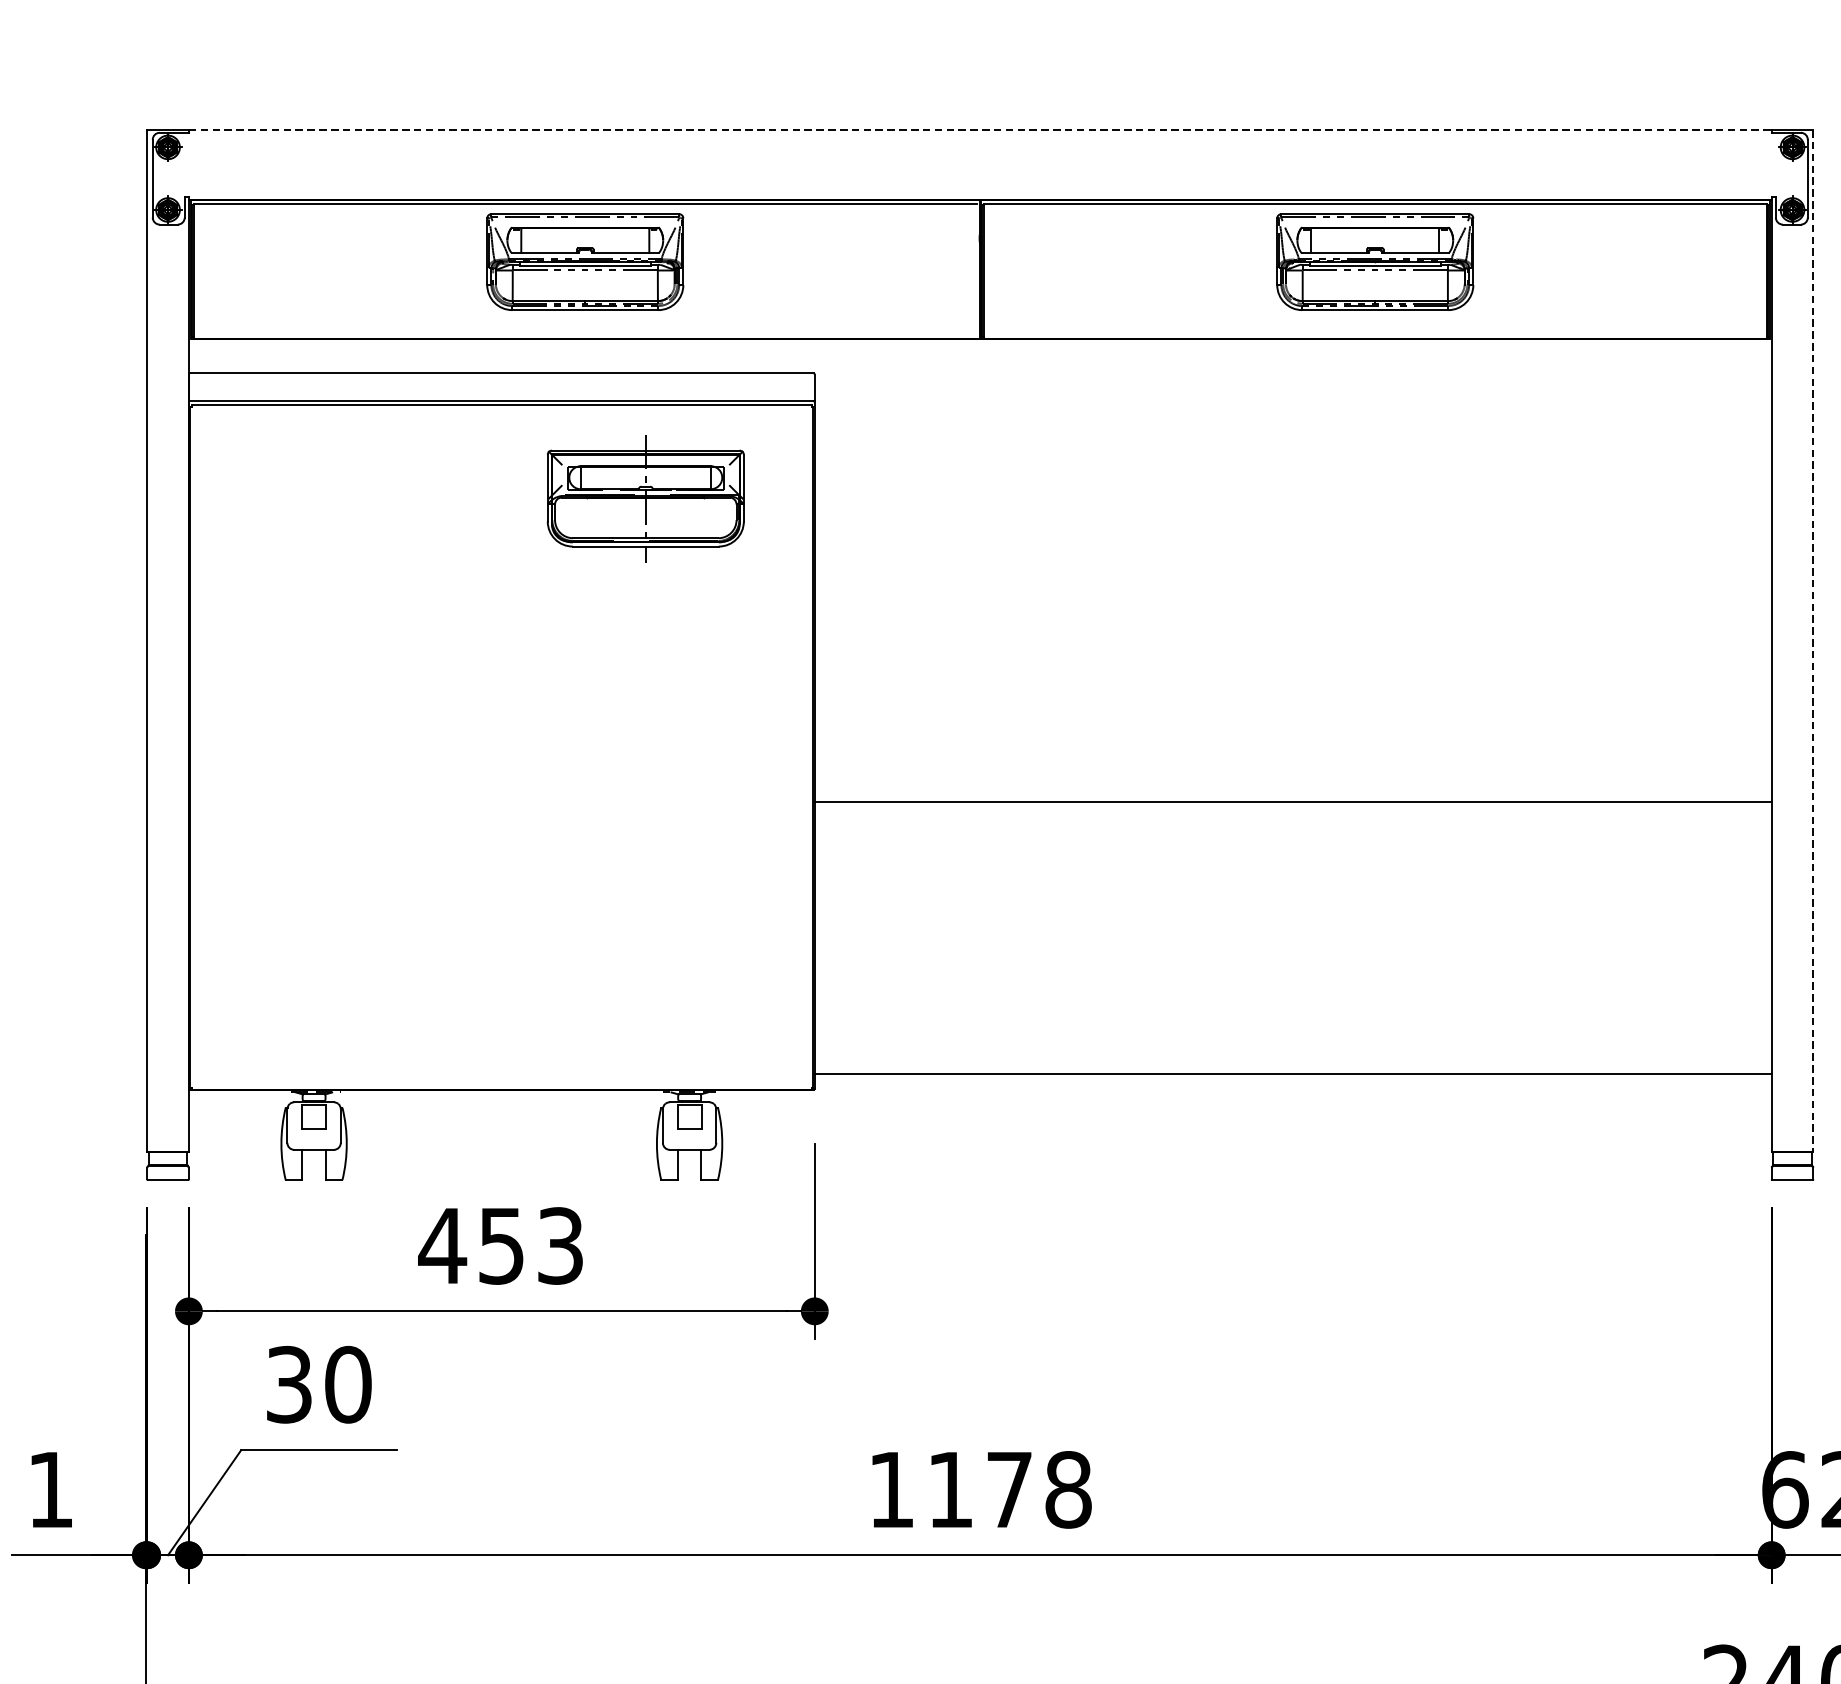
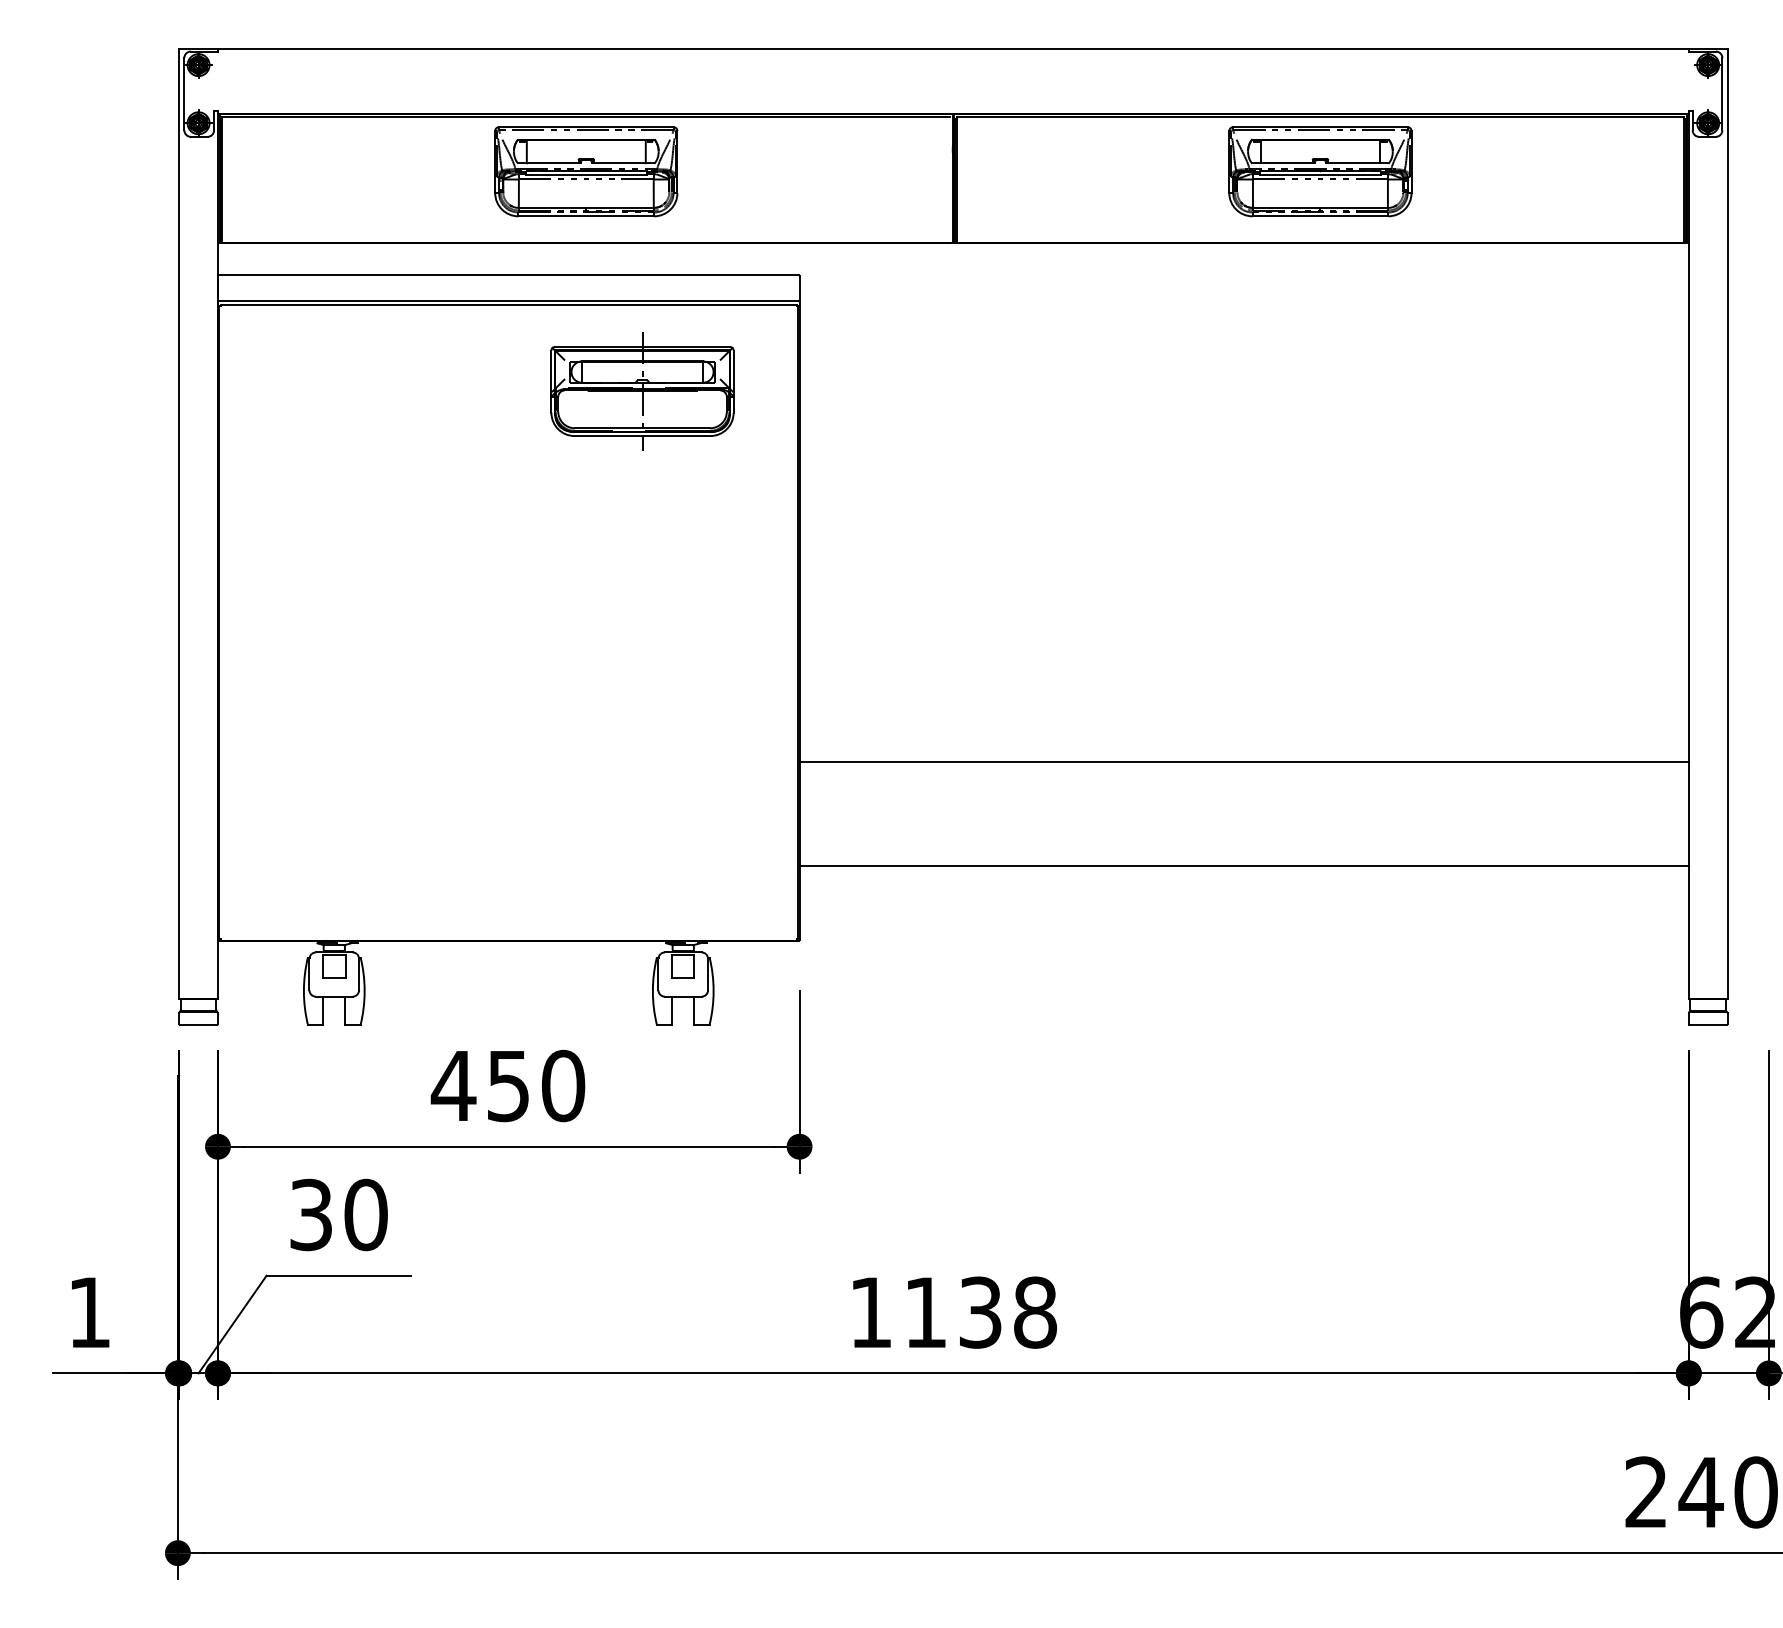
line: (980, 129) -> (953, 48), dashed -> solid
line: (1813, 640) -> (1727, 523), dashed -> solid
line: (1292, 802) -> (1243, 762), moved
line: (1292, 1073) -> (1243, 865), moved
text: (560, 1245) -> (563, 1085), 453 -> 450
text: (1009, 1489) -> (980, 1312), 1178 -> 1138

